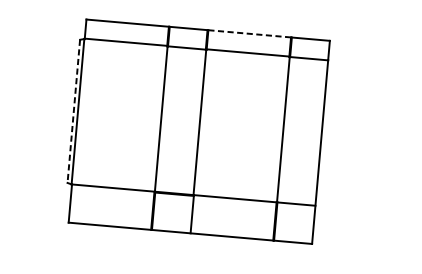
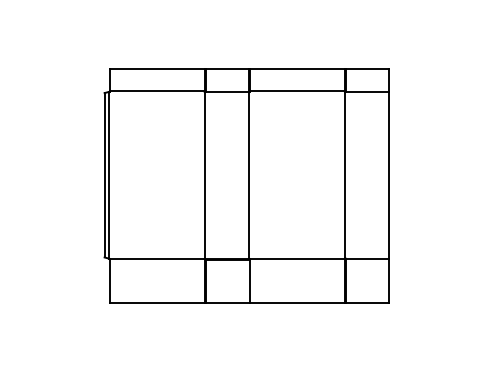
line: (249, 33) -> (297, 69), dashed -> solid
line: (73, 111) -> (104, 175), dashed -> solid

